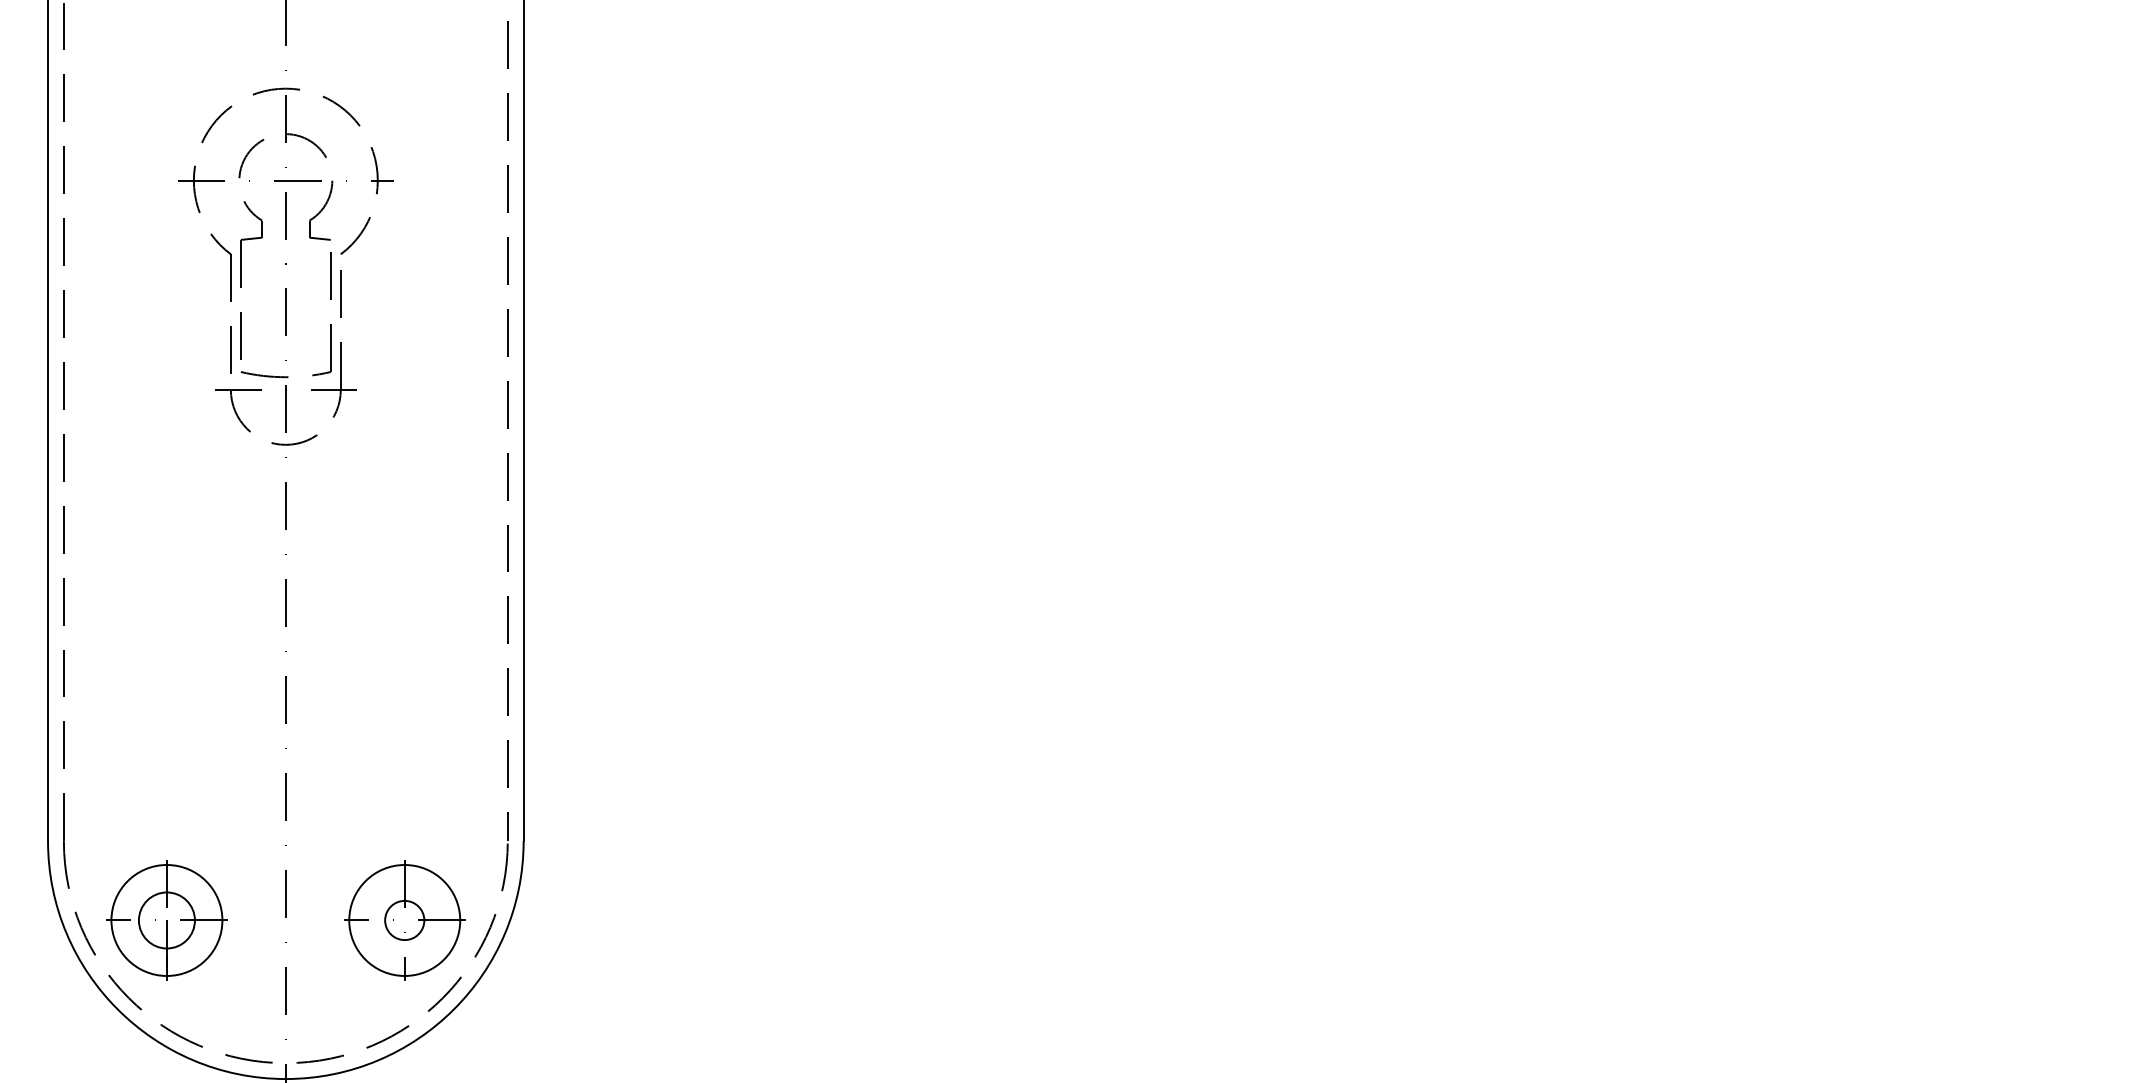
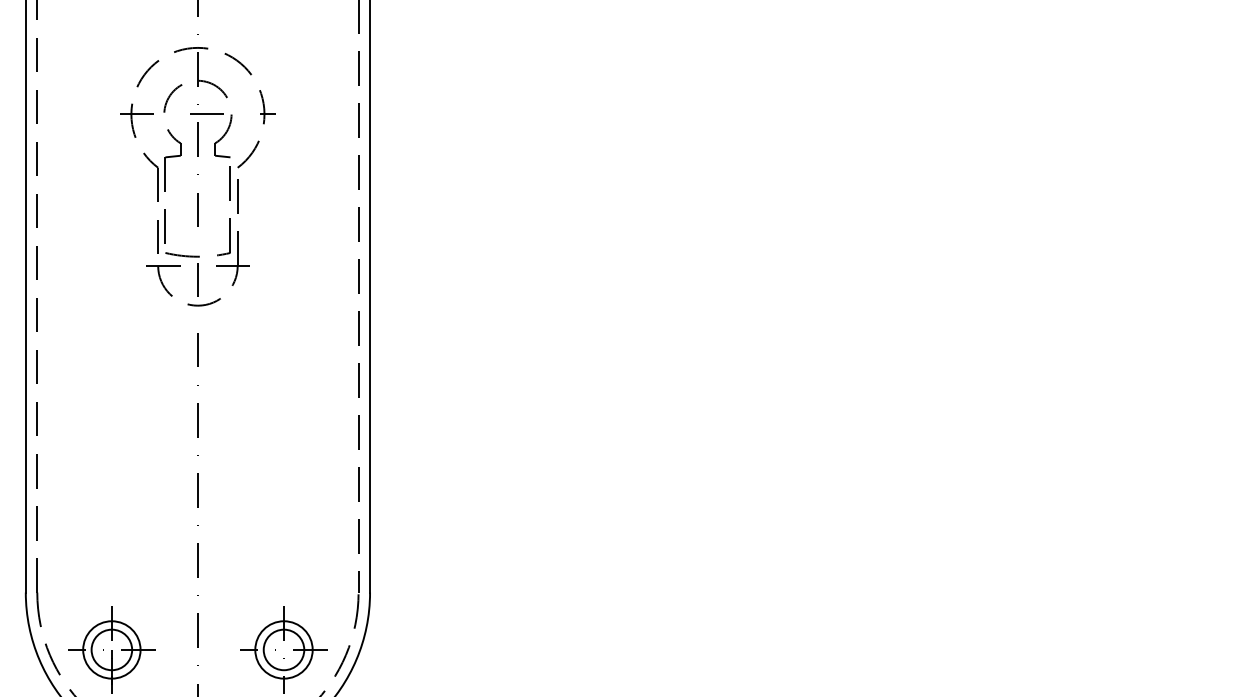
circle: (166, 920) -> (111, 649), size x0.71
circle: (404, 920) -> (283, 649), size x0.71
circle: (404, 920) -> (283, 649), size x1.43

